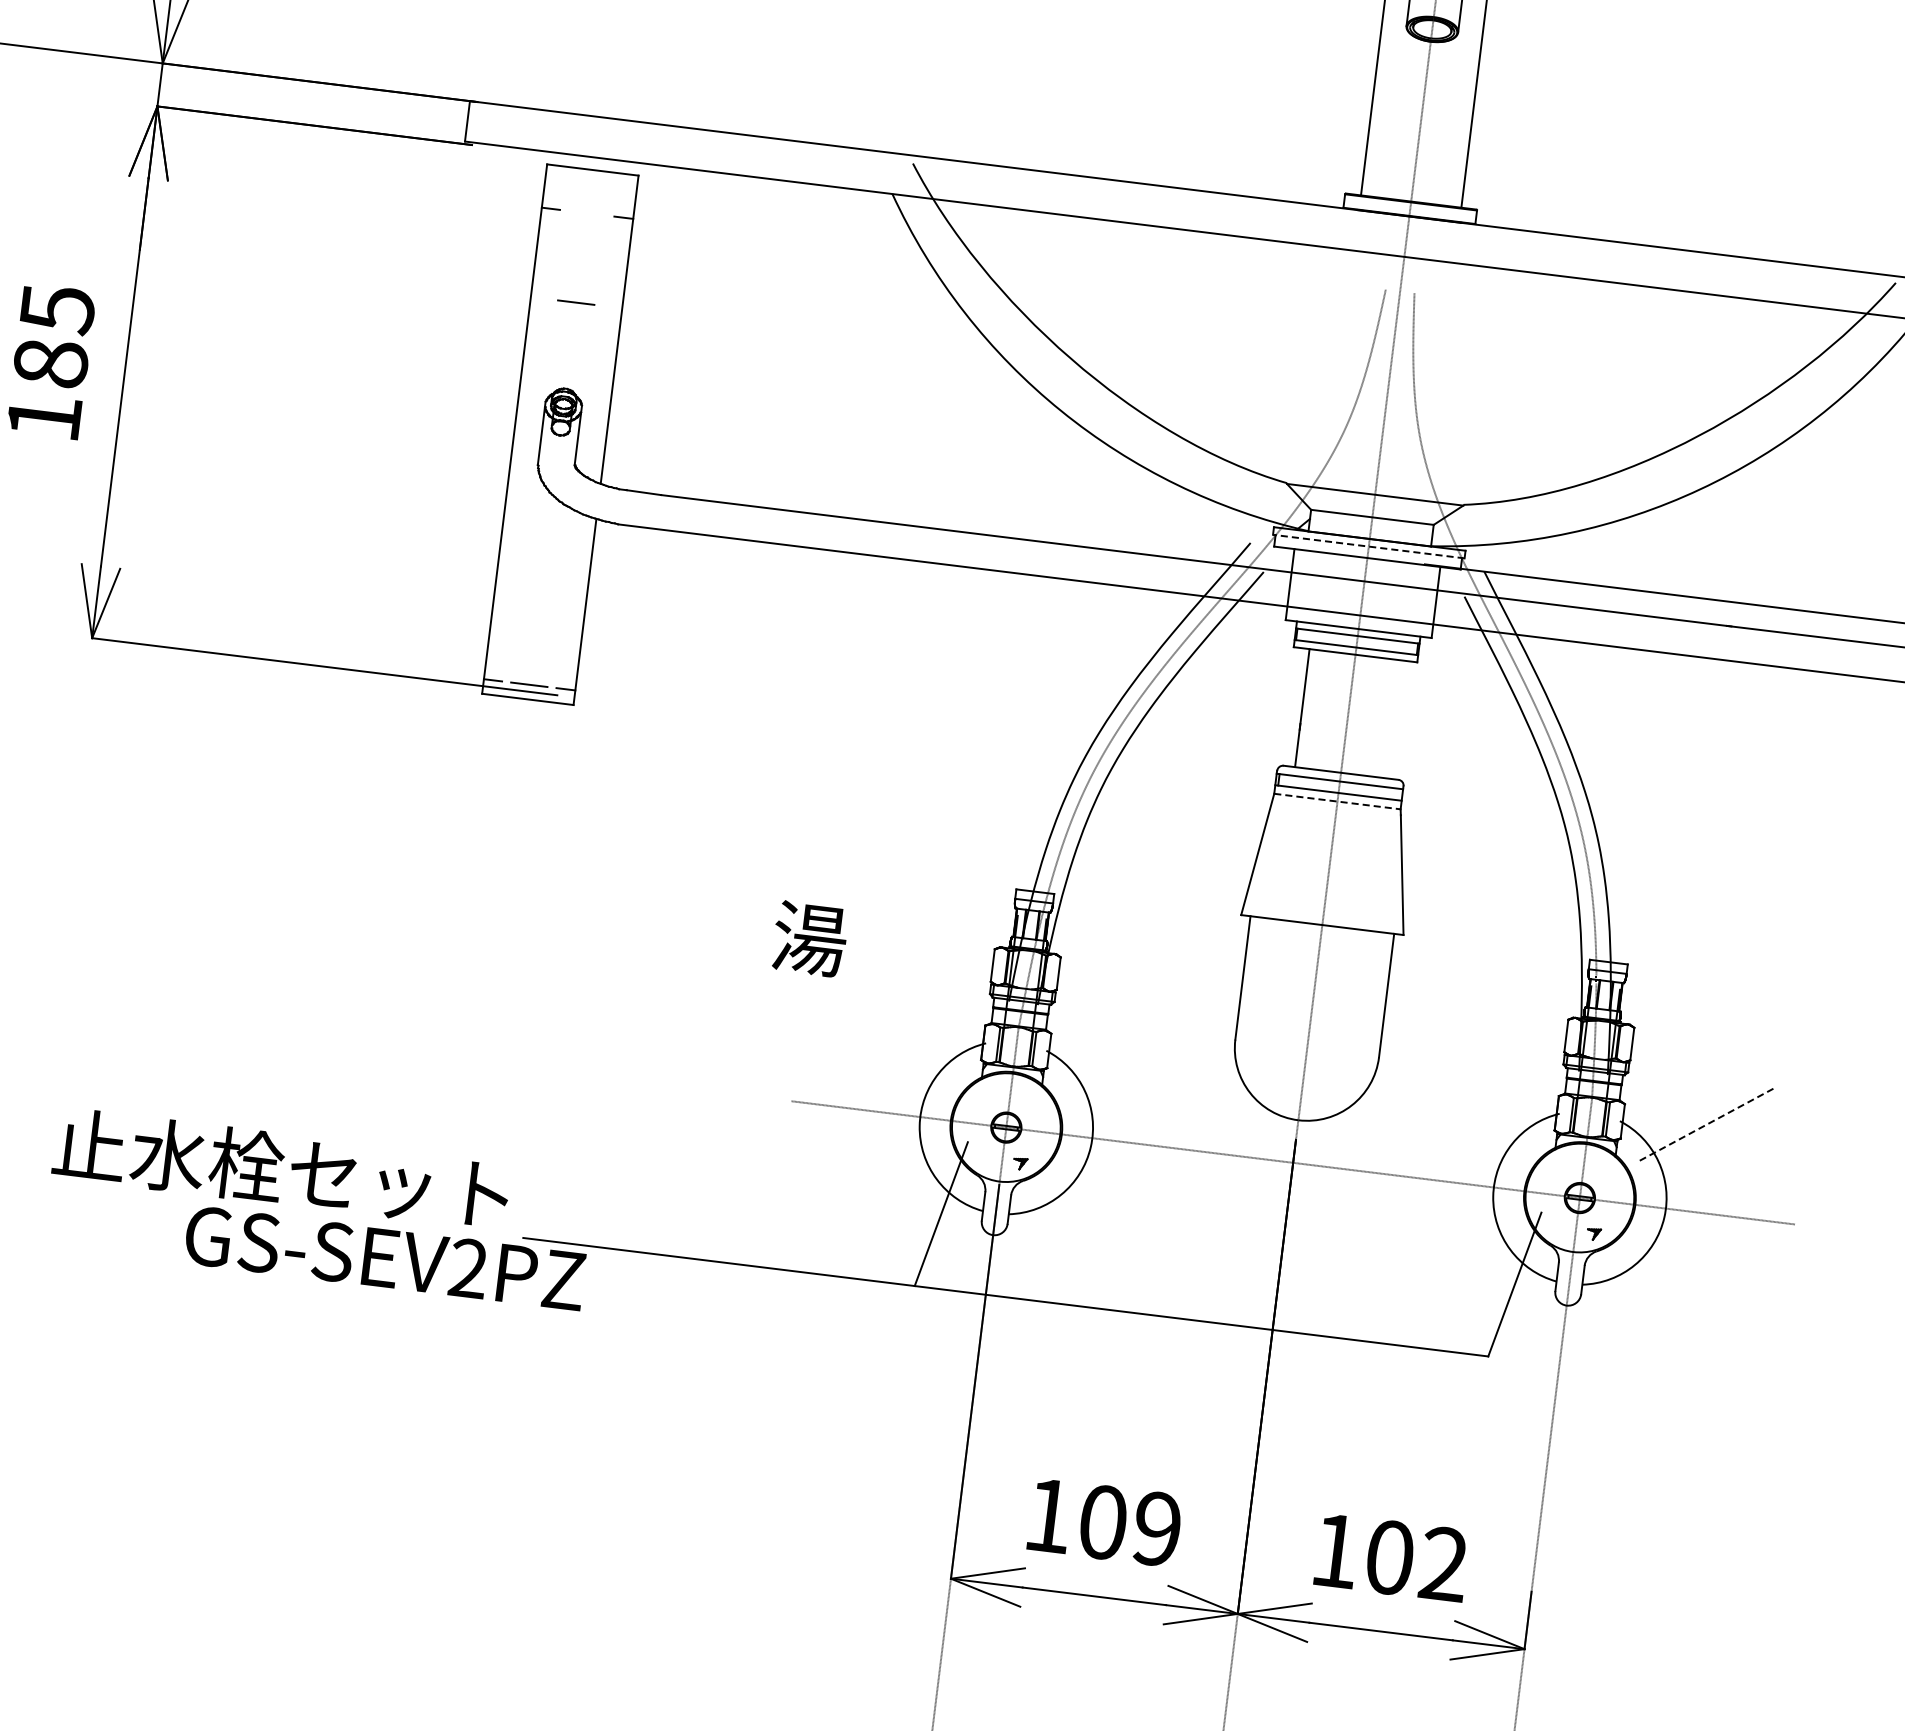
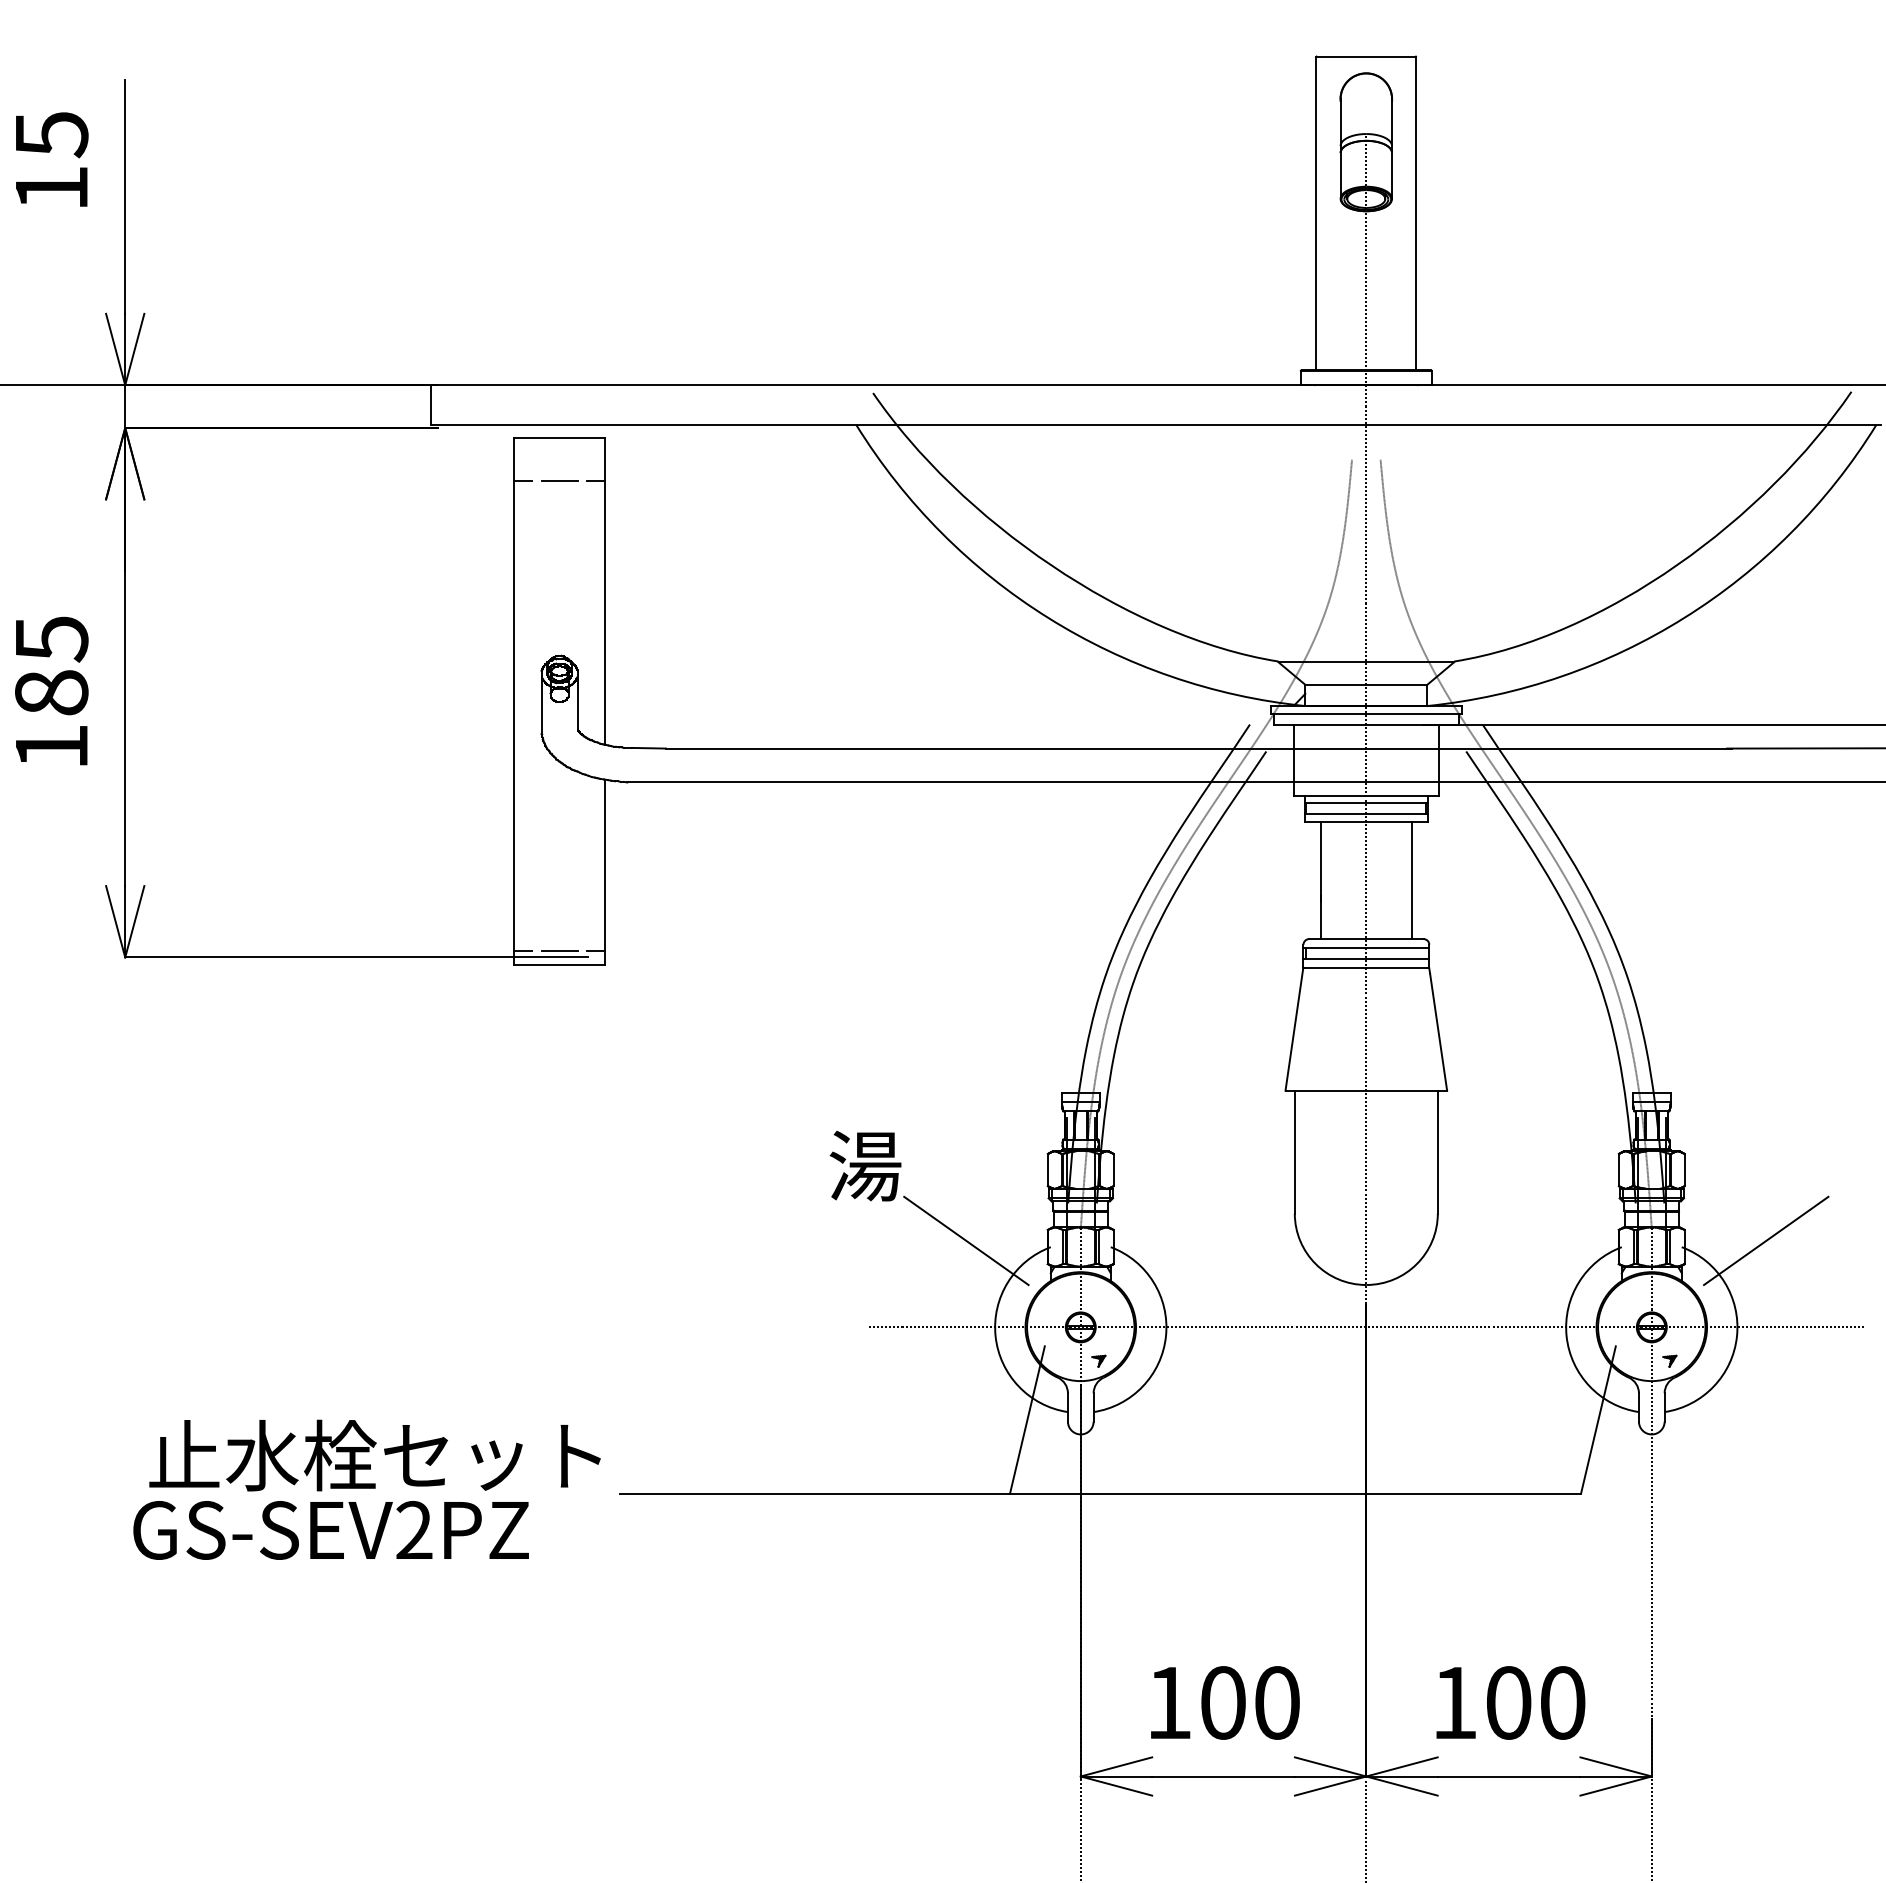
line: (576, 302) -> (559, 480), moved
line: (1368, 546) -> (1365, 713), dashed -> solid
line: (1394, 718) -> (1412, 879), added
line: (1337, 801) -> (1366, 967), dashed -> solid
line: (902, 1026) -> (966, 1240), added
line: (1704, 1125) -> (1765, 1241), dashed -> solid
text: (384, 1258) -> (330, 1530), moved
text: (1156, 1528) -> (1276, 1702), 109 -> 100
text: (1443, 1563) -> (1562, 1702), 102 -> 100

